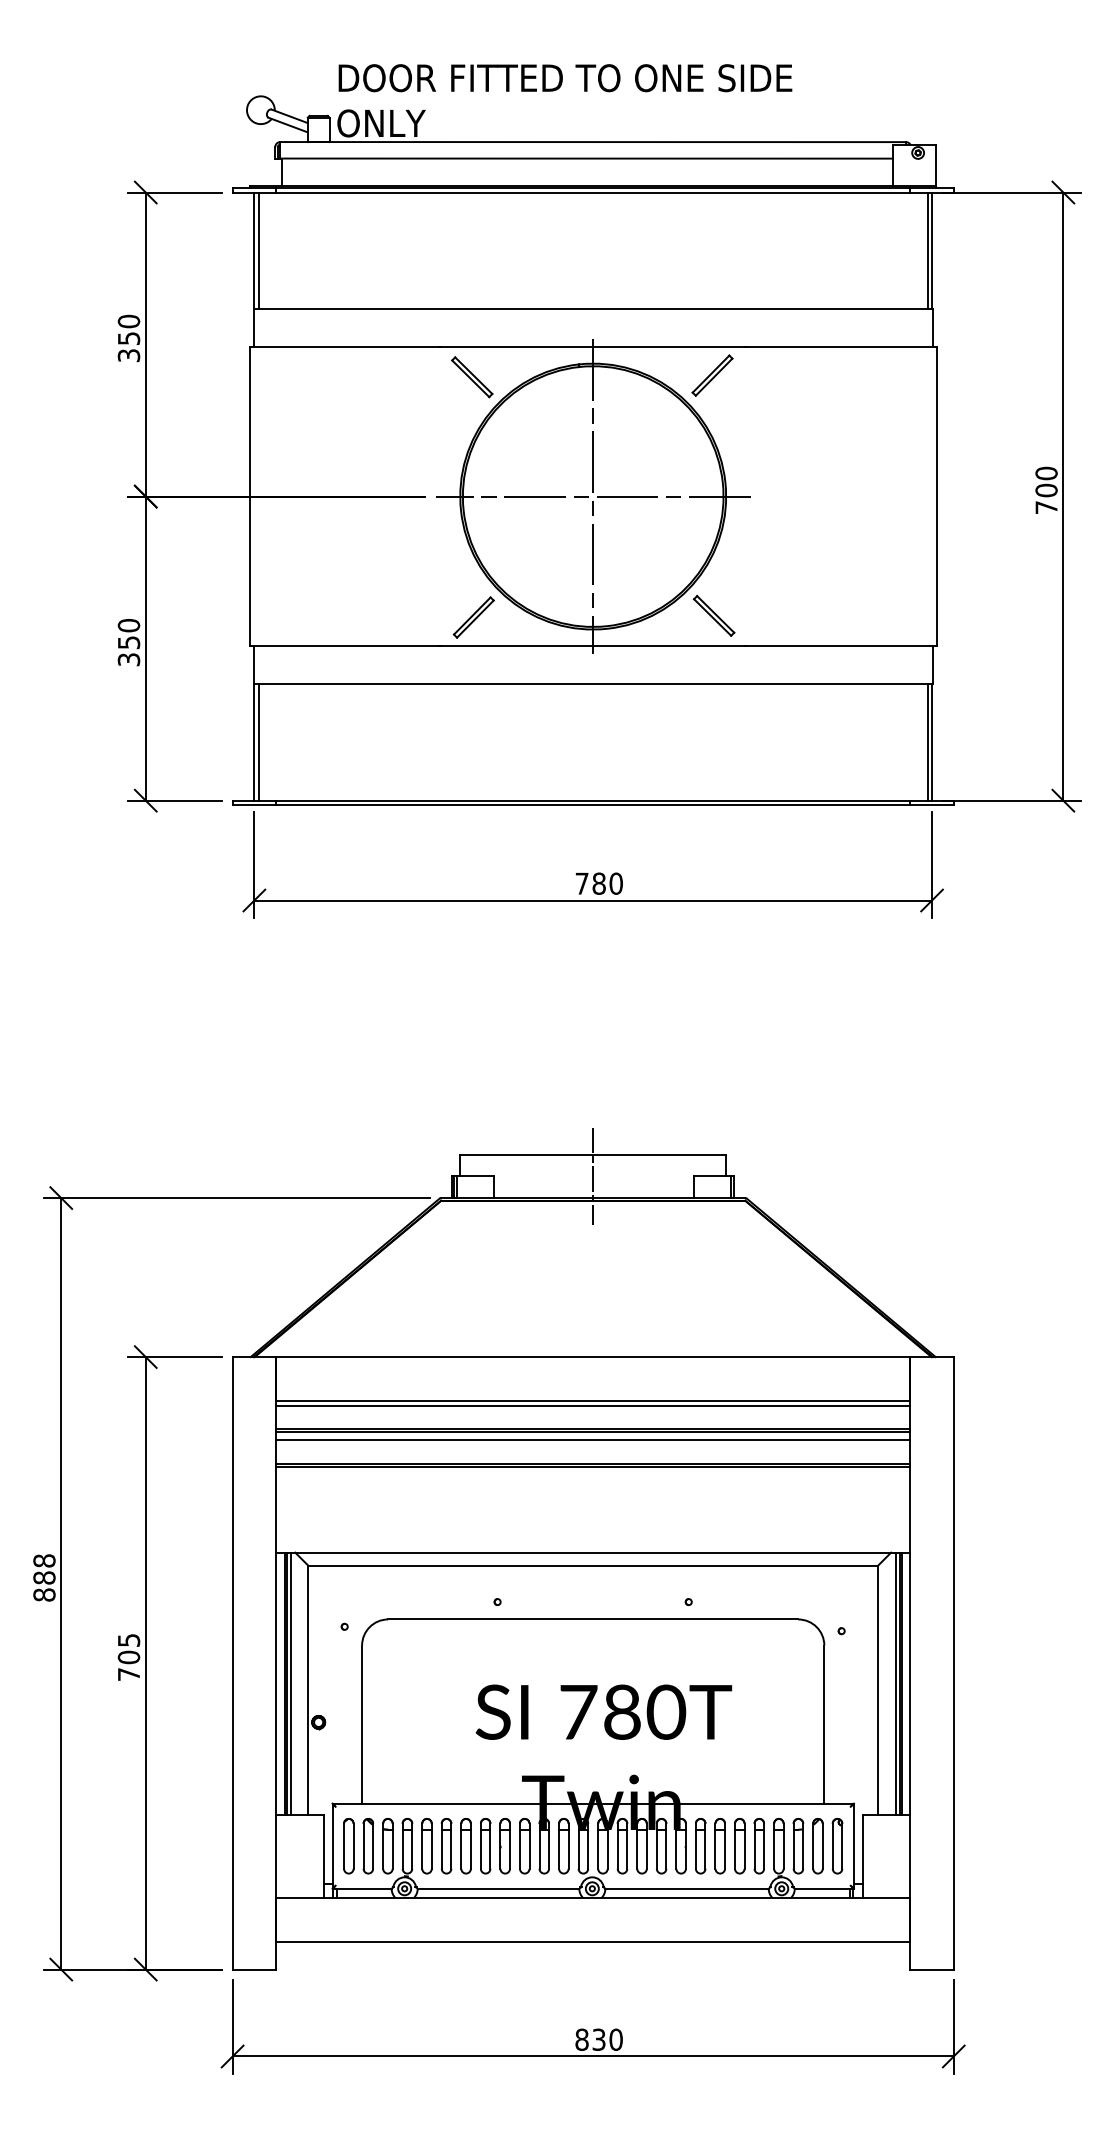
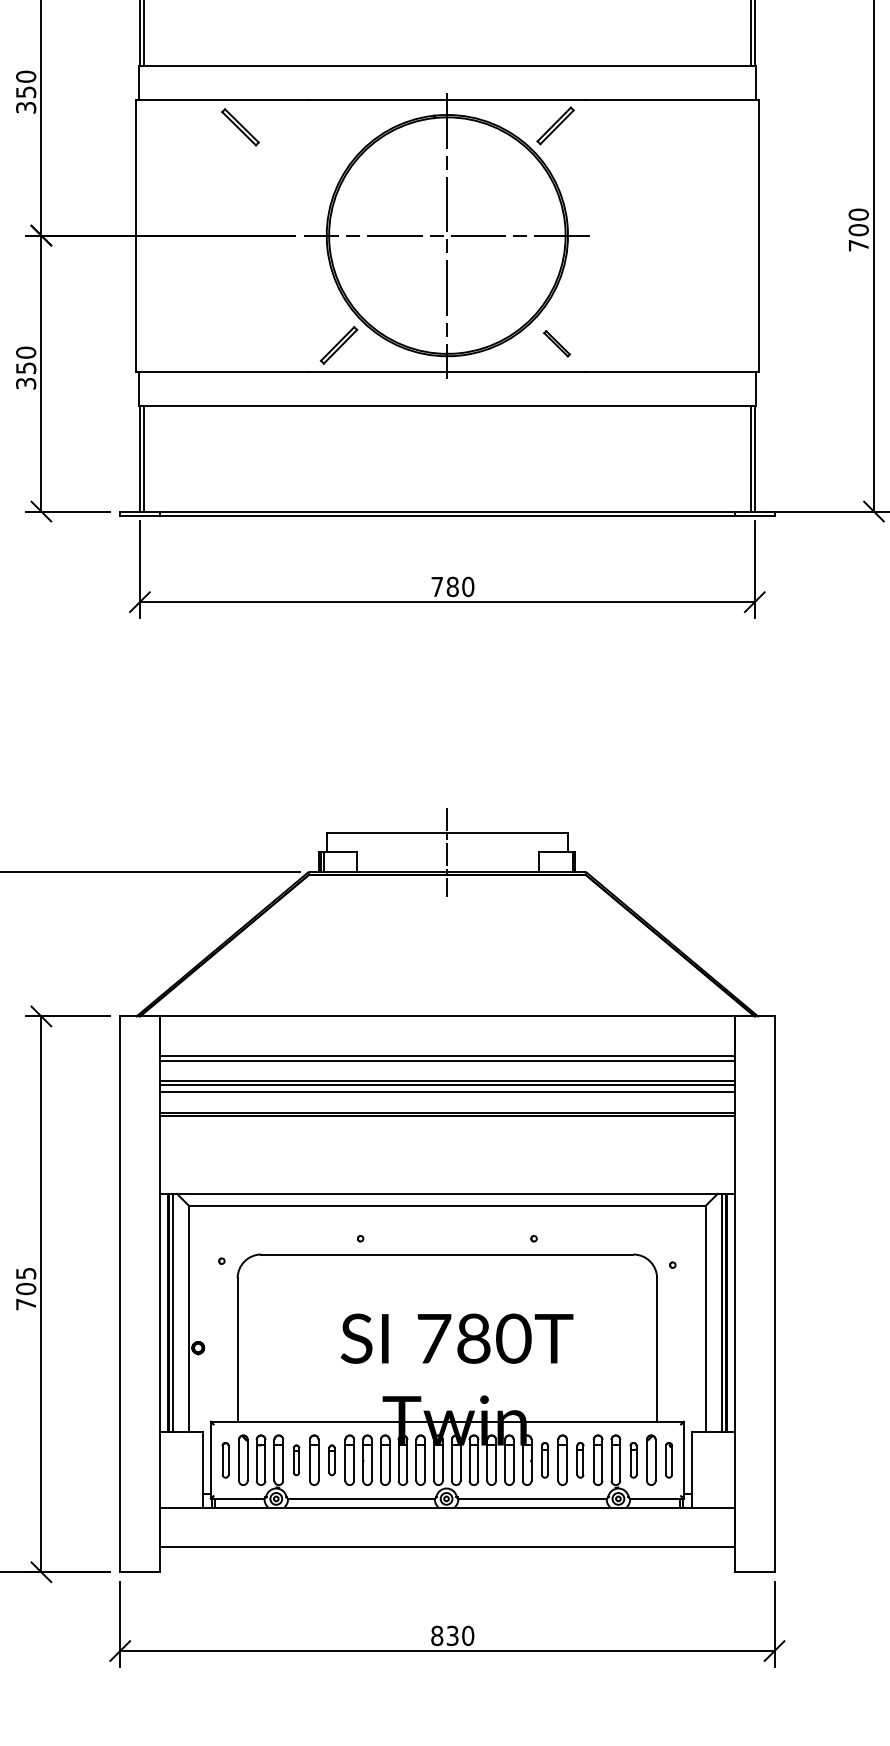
part: (472, 377) -> (240, 127), moved
part: (713, 615) -> (556, 343), size x0.7
part: (348, 1846) -> (225, 1460), size x0.7
part: (426, 1846) -> (296, 1460), size x0.6
part: (465, 1846) -> (331, 1460), size x0.6
part: (700, 1846) -> (544, 1460), size x0.7
part: (739, 1846) -> (580, 1460), size x0.7
part: (798, 1846) -> (633, 1460), size x0.7
part: (837, 1846) -> (669, 1460), size x0.7

